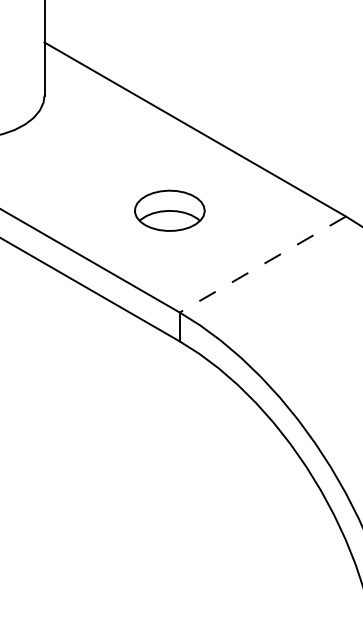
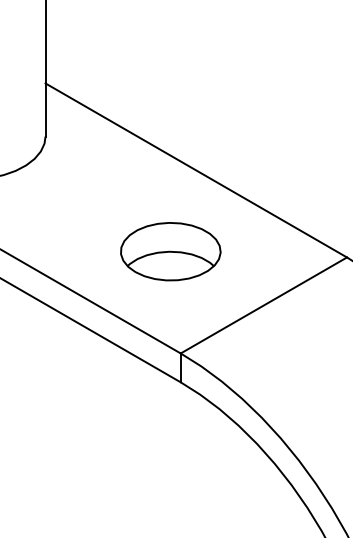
part: (169, 210) -> (170, 251), size x1.43
line: (262, 264) -> (263, 305), dashed -> solid

